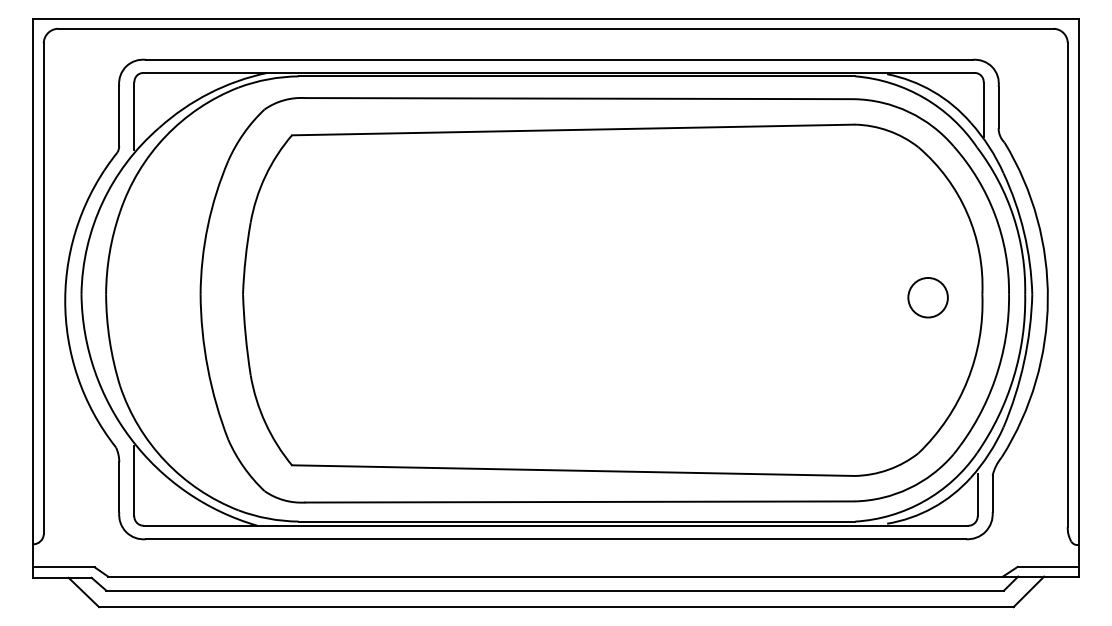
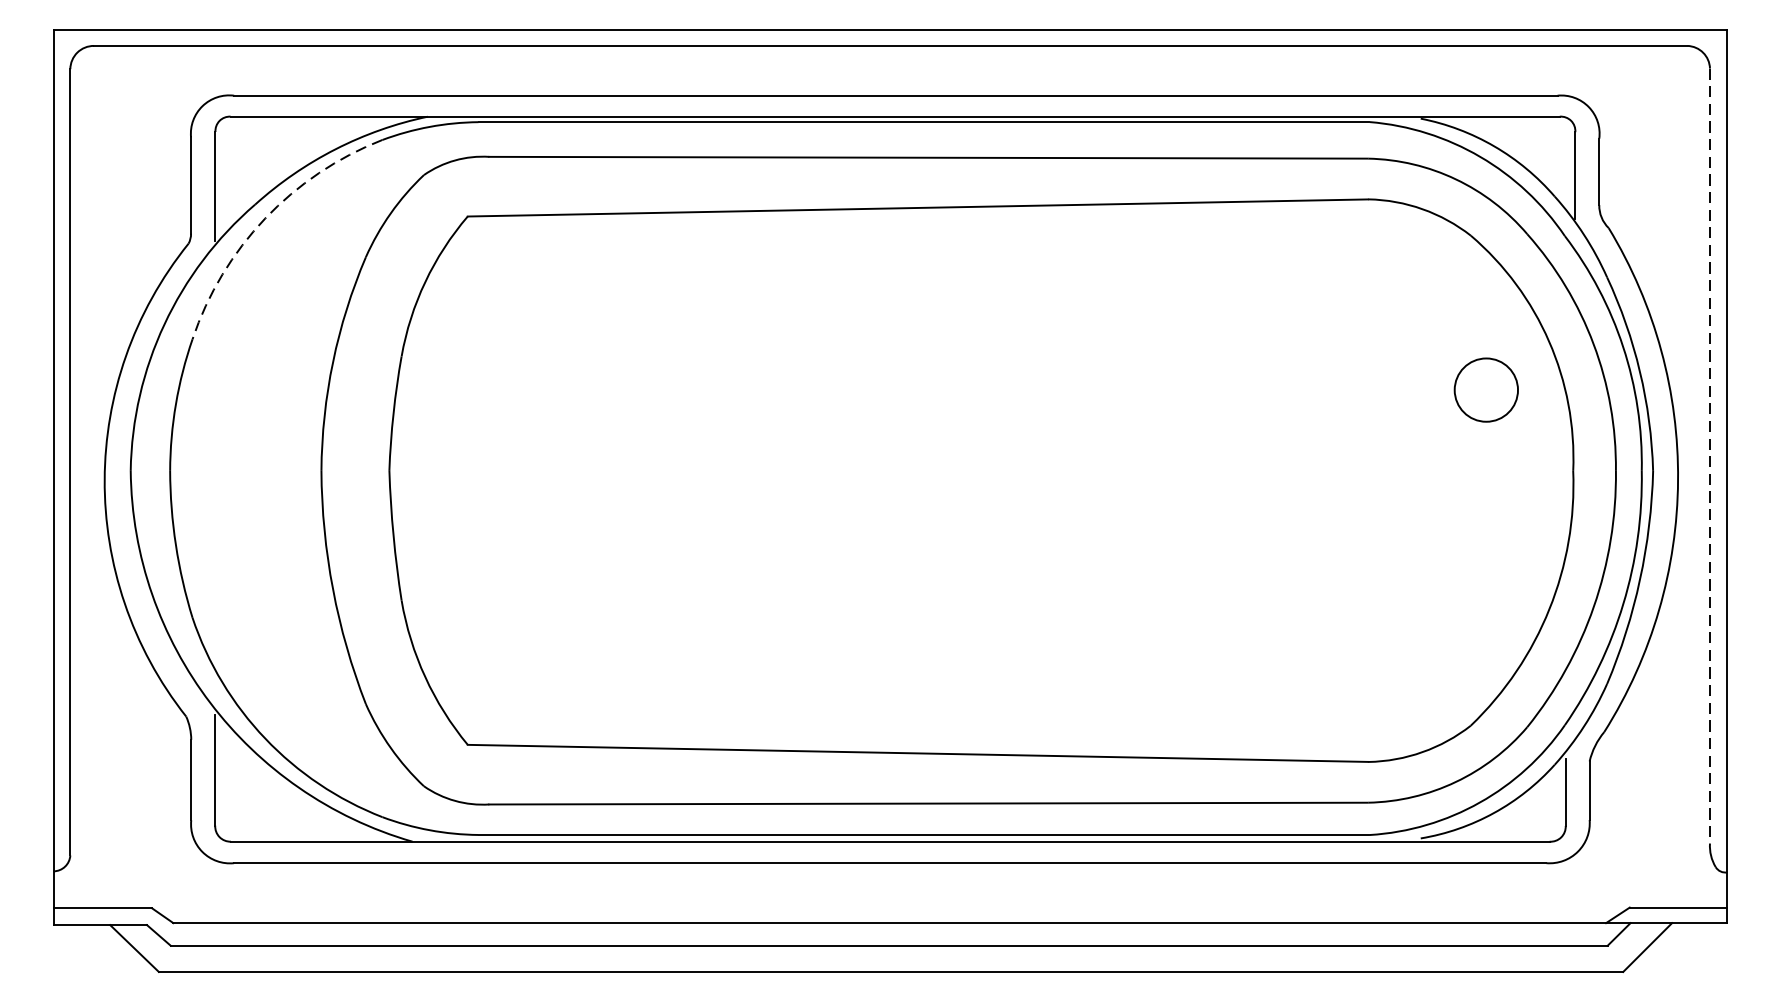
arc: (165, 136) -> (265, 218), solid -> dashed
line: (1067, 284) -> (1709, 455), solid -> dashed
circle: (927, 297) -> (1485, 389), moved

